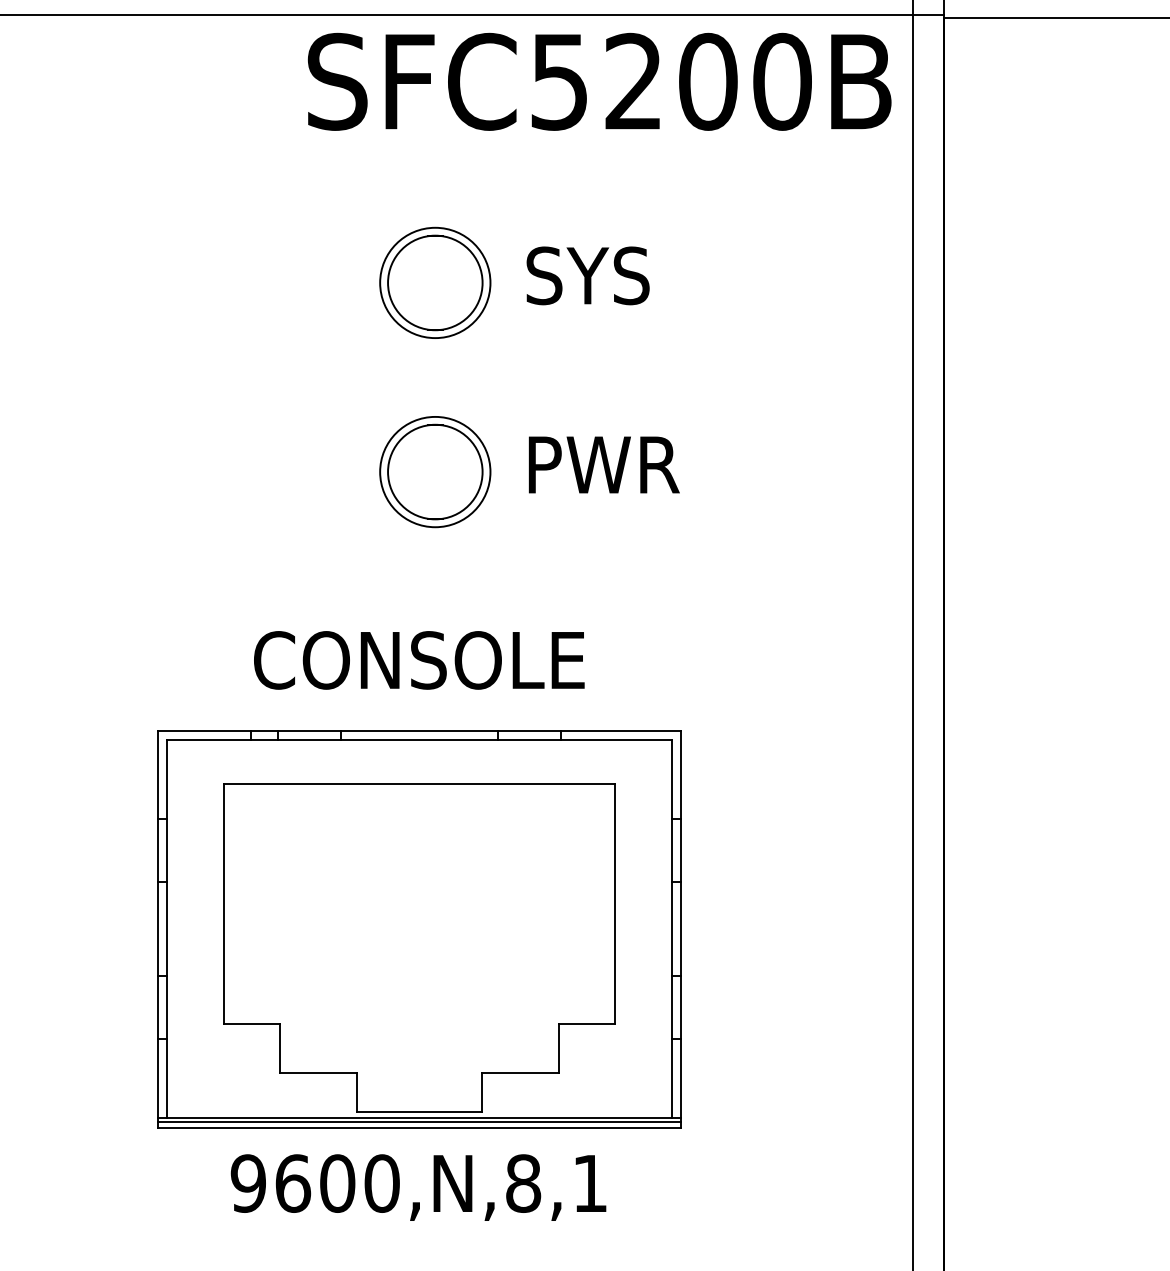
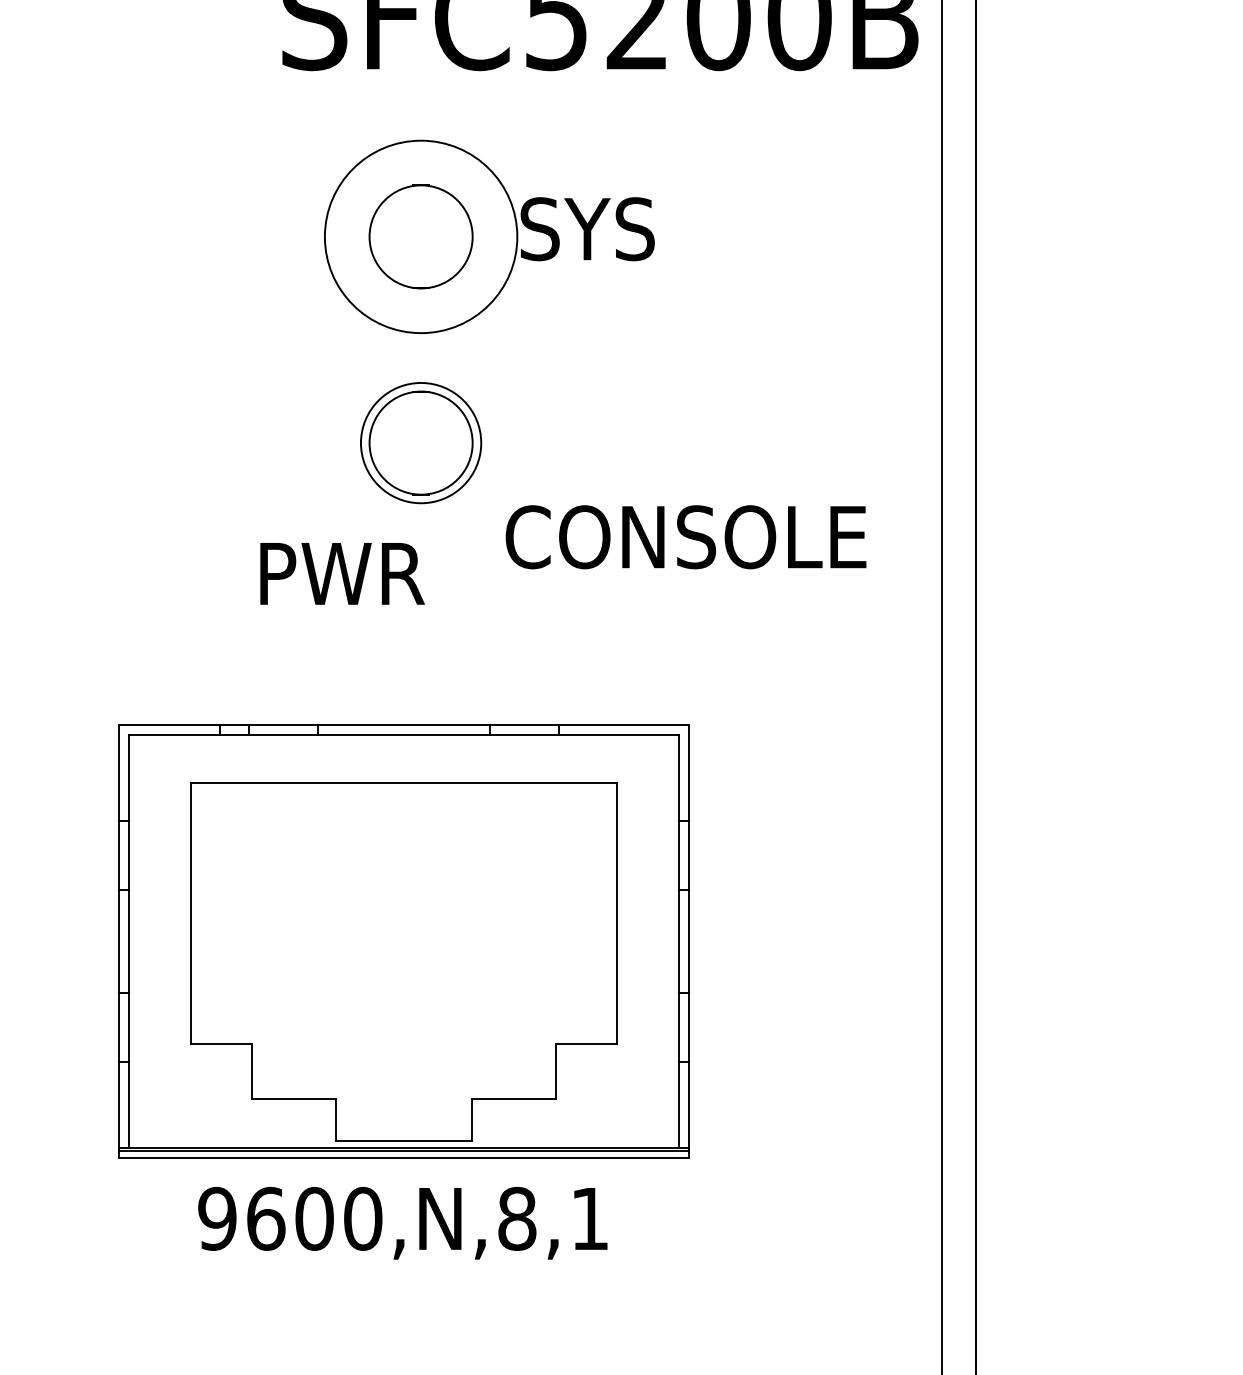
circle: (435, 282) -> (421, 236), size x1.6
text: (603, 464) -> (341, 573), moved
text: (419, 660) -> (686, 537), moved

